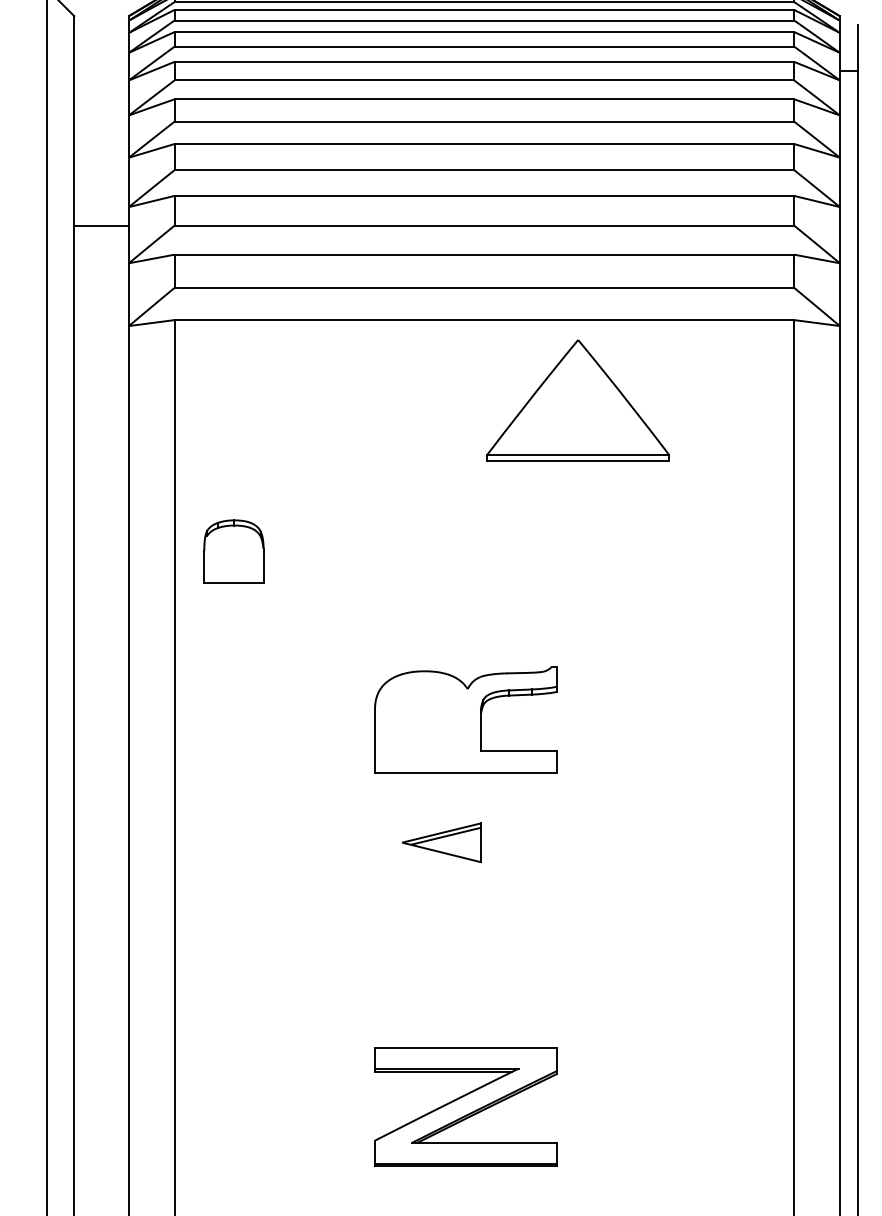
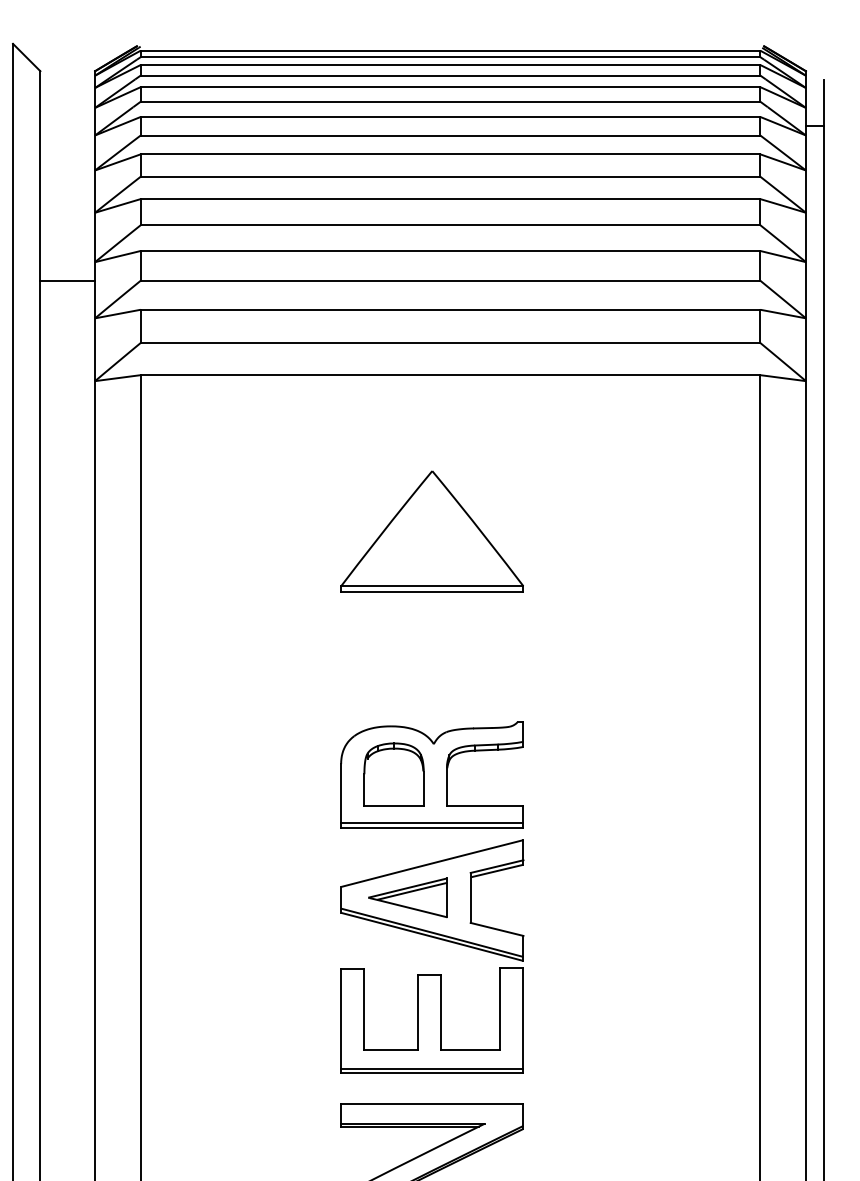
part: (577, 400) -> (431, 531), moved
part: (233, 551) -> (393, 774), moved
line: (466, 768) -> (432, 823), added
part: (466, 919) -> (432, 974), added

